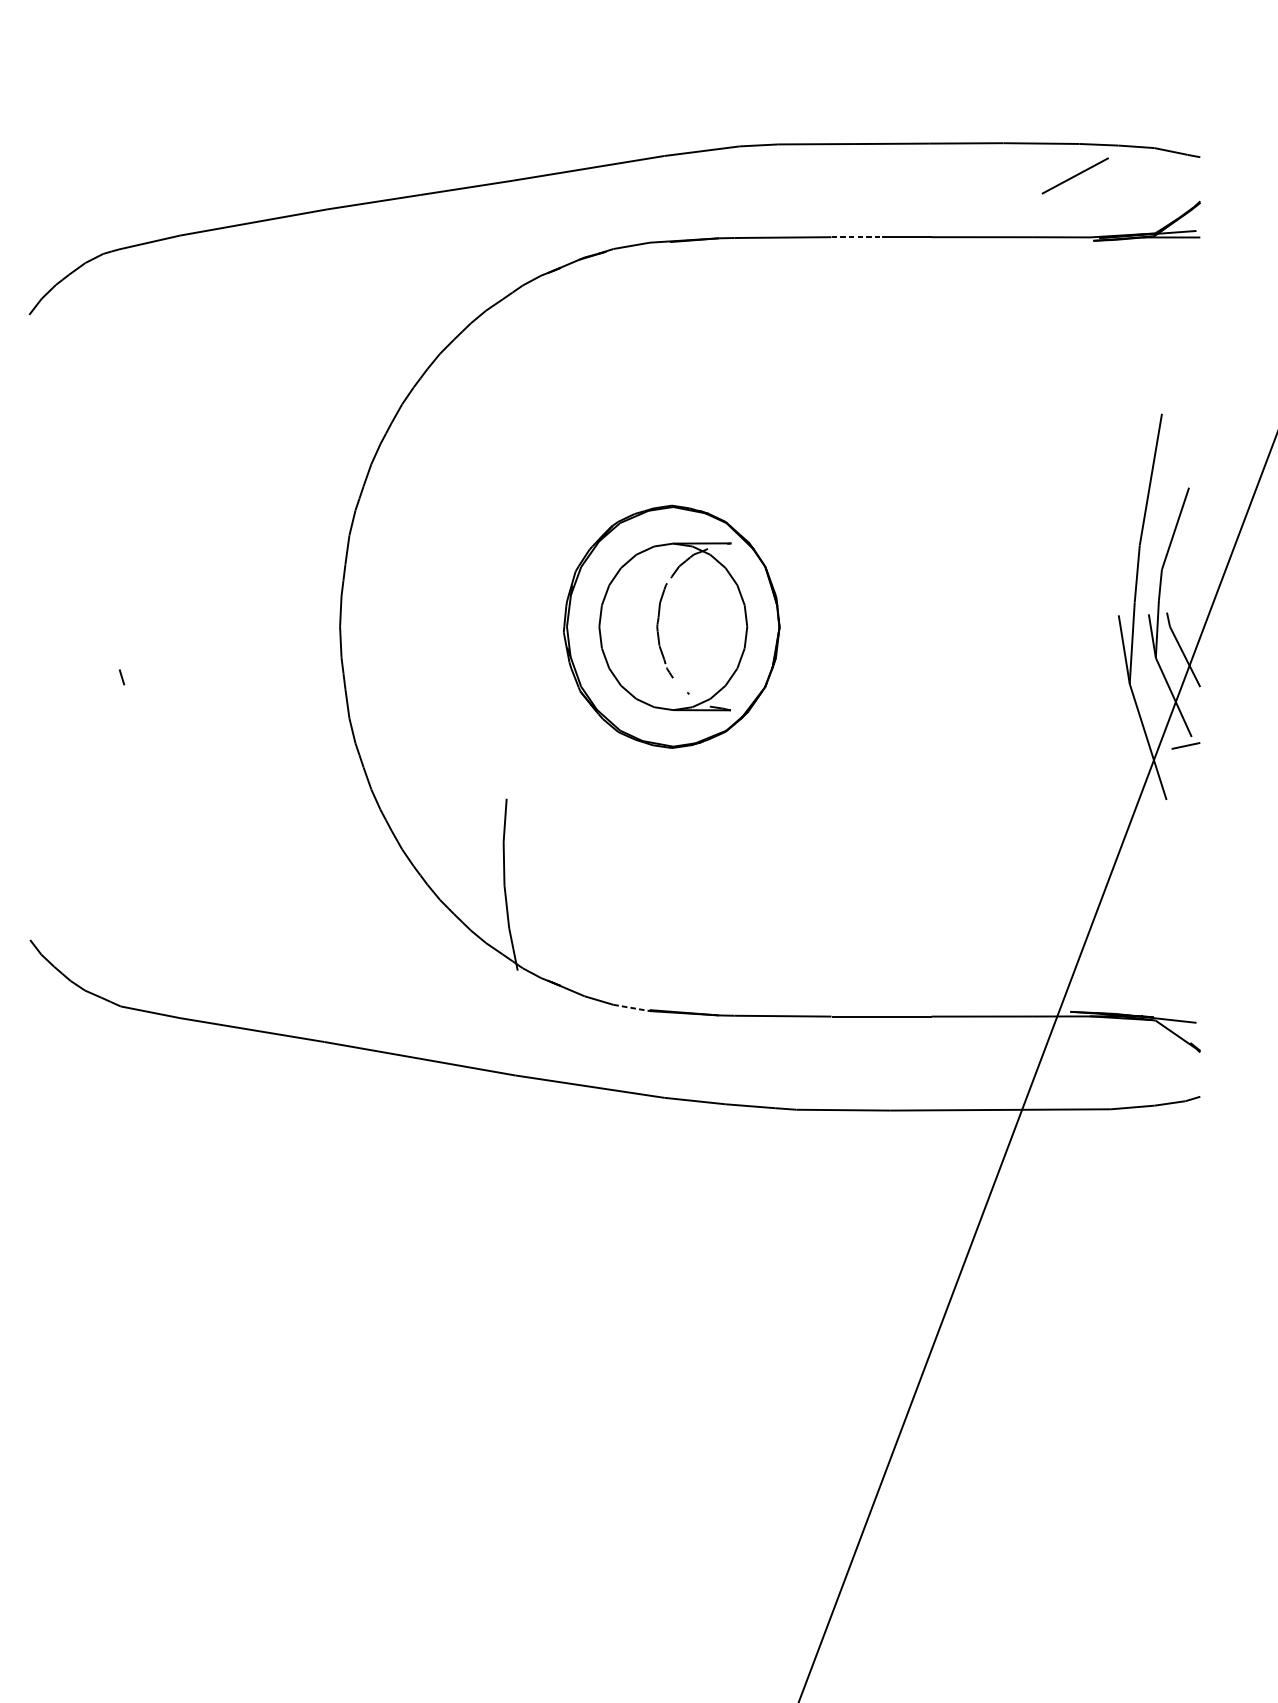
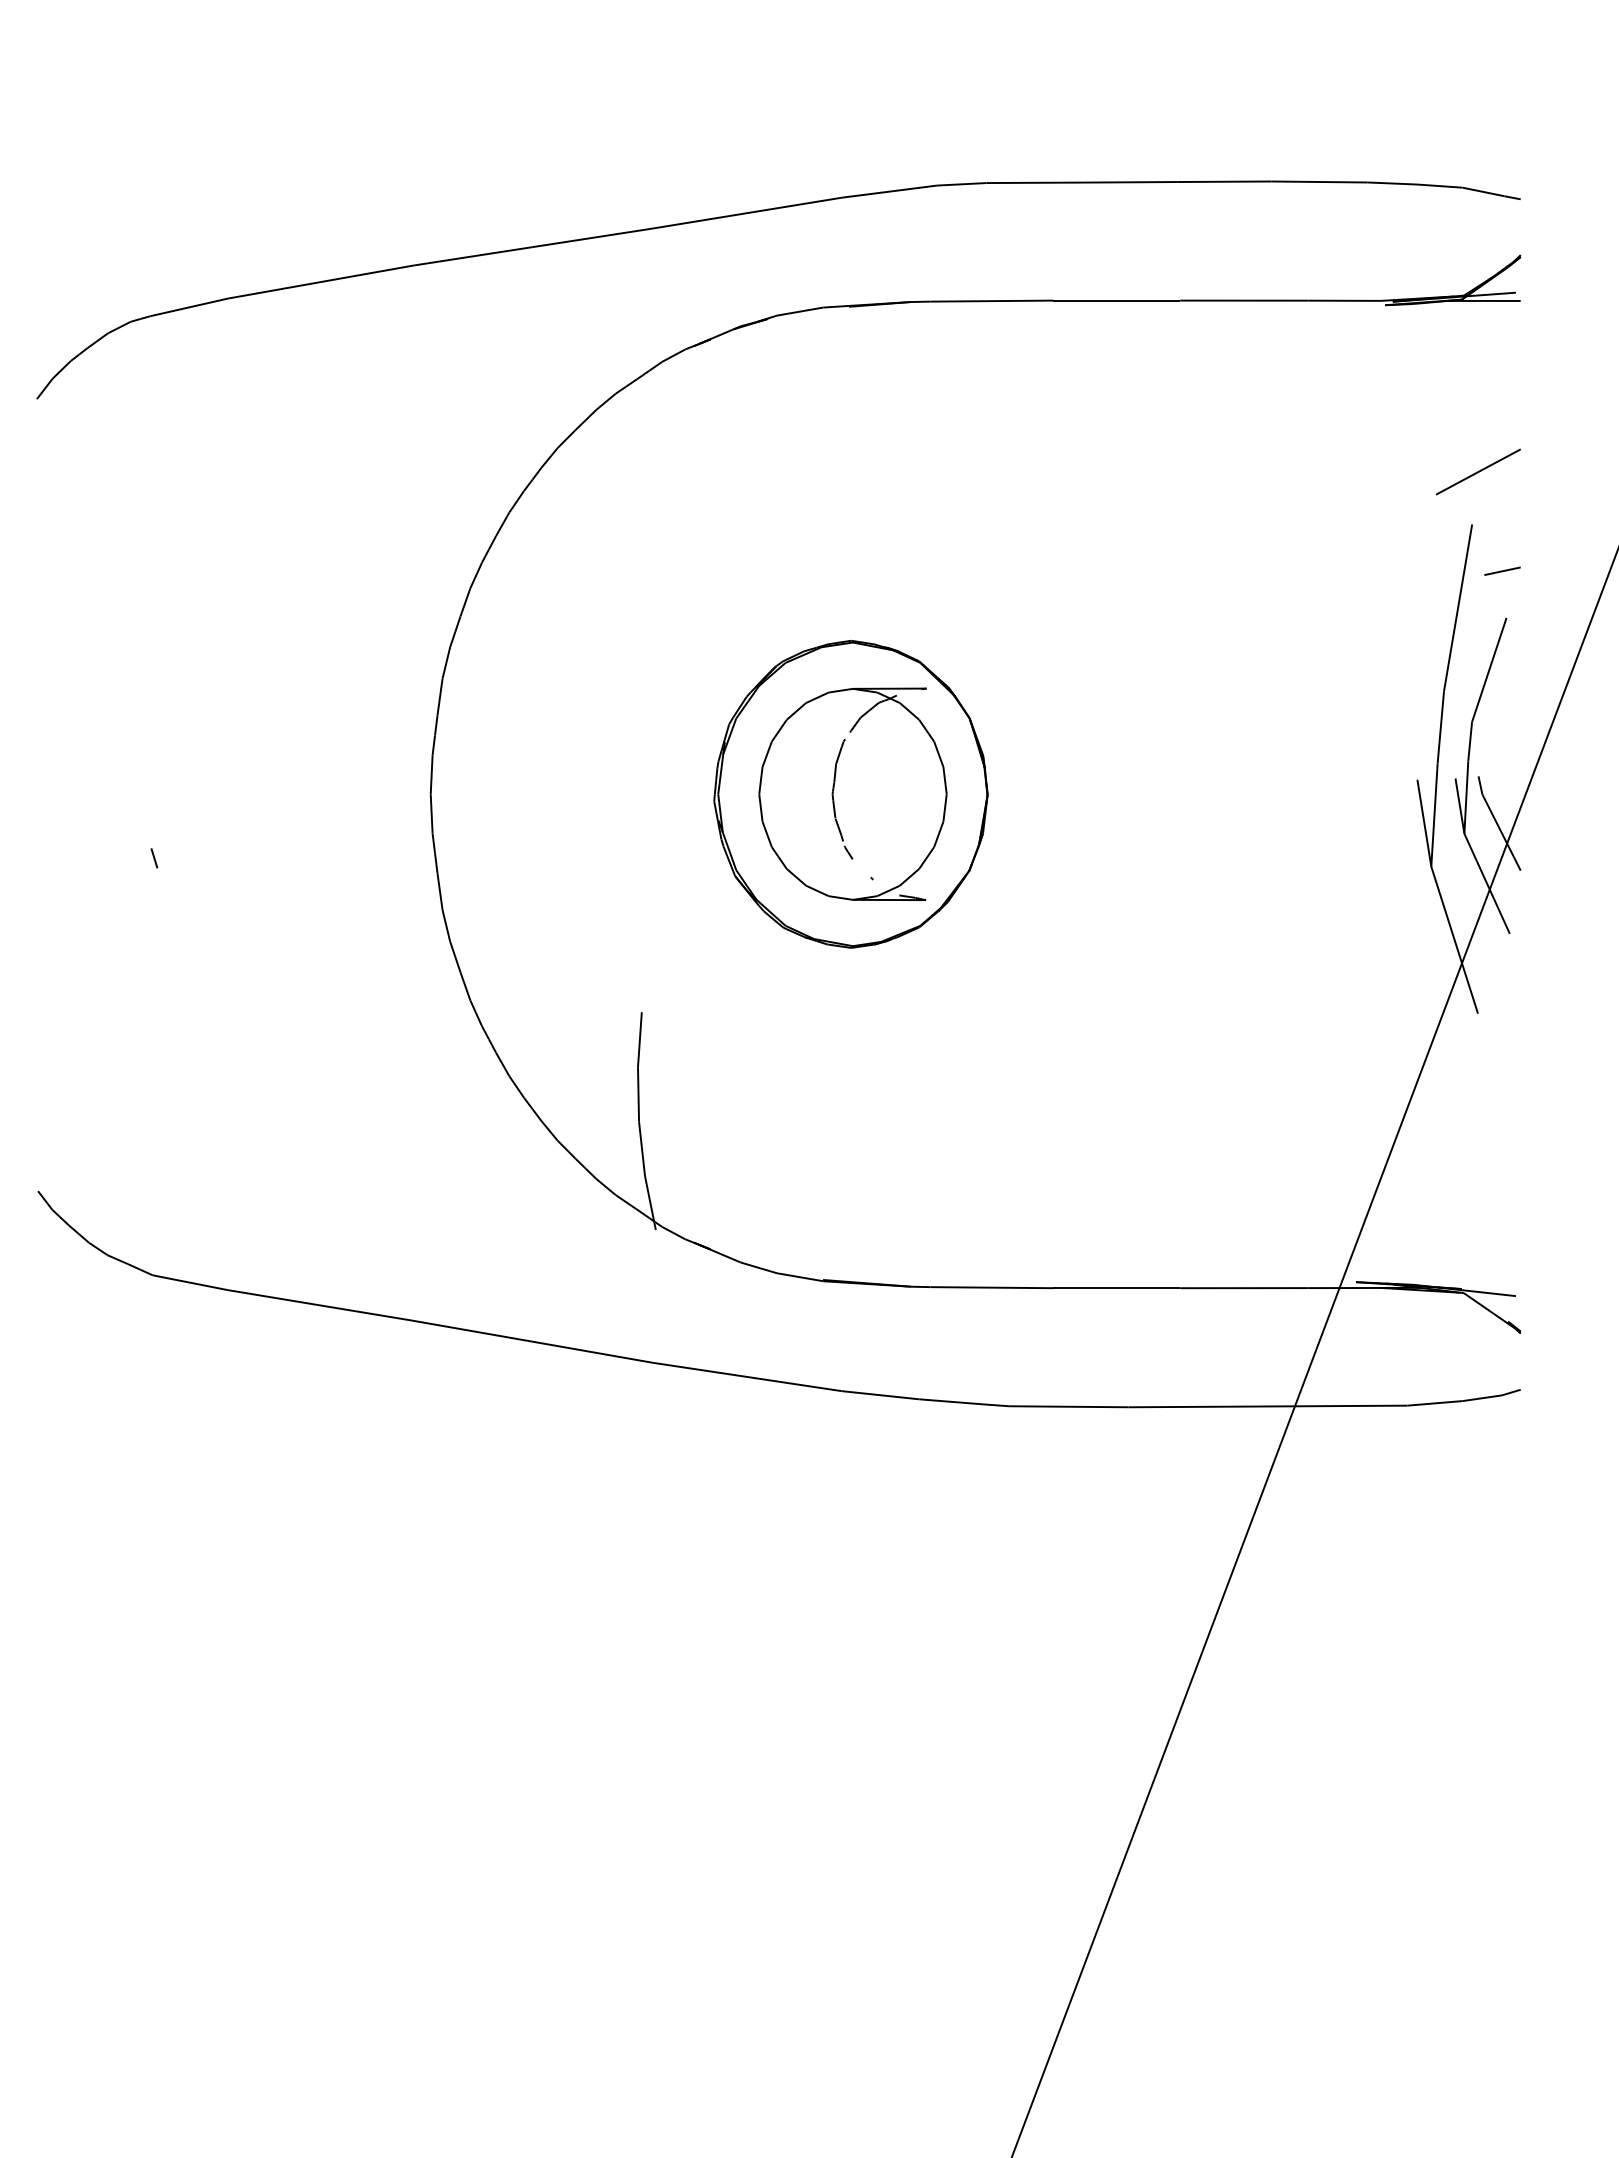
line: (1075, 175) -> (1478, 471), moved
line: (856, 237) -> (1085, 300), dashed -> solid
line: (1185, 745) -> (1502, 570), moved
line: (631, 1008) -> (800, 1277), dashed -> solid

